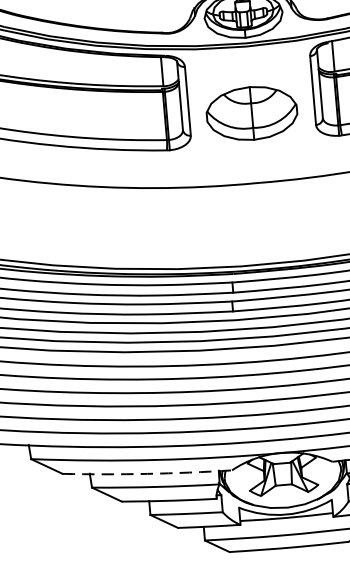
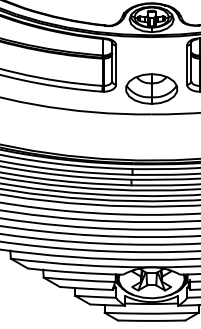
part: (251, 112) -> (151, 88), moved
arc: (147, 473) -> (75, 272), dashed -> solid

